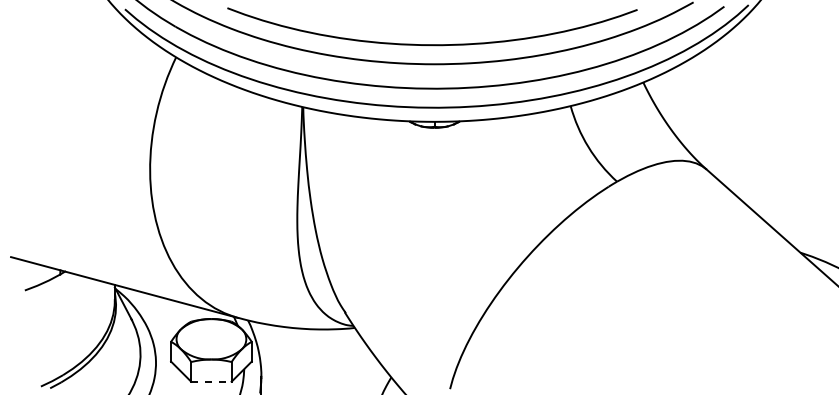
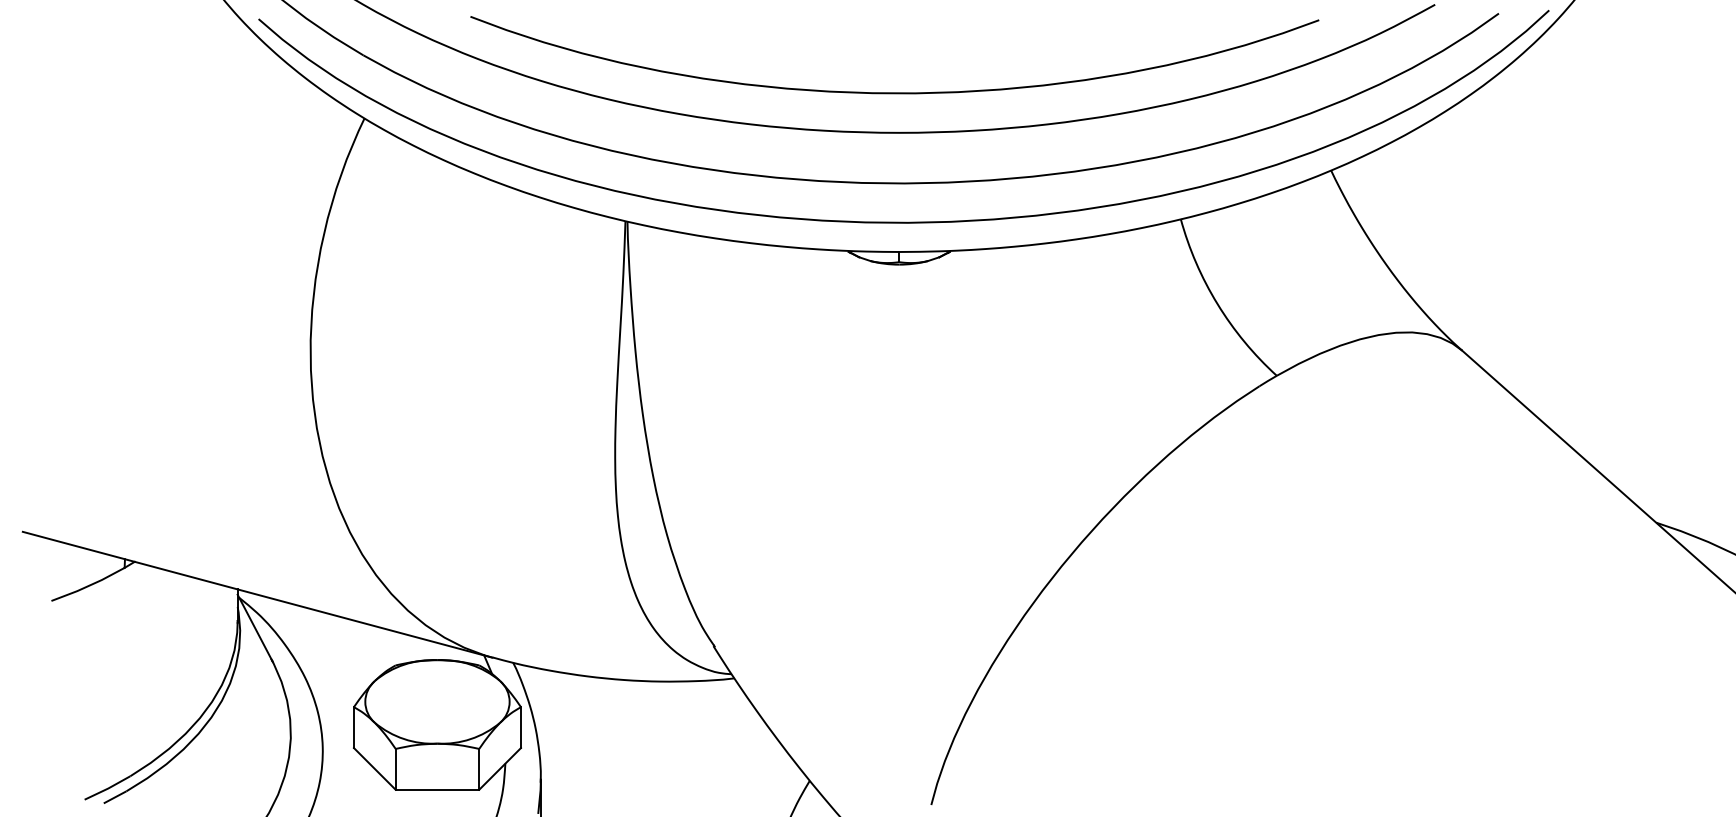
line: (211, 381) -> (437, 789), dashed -> solid

